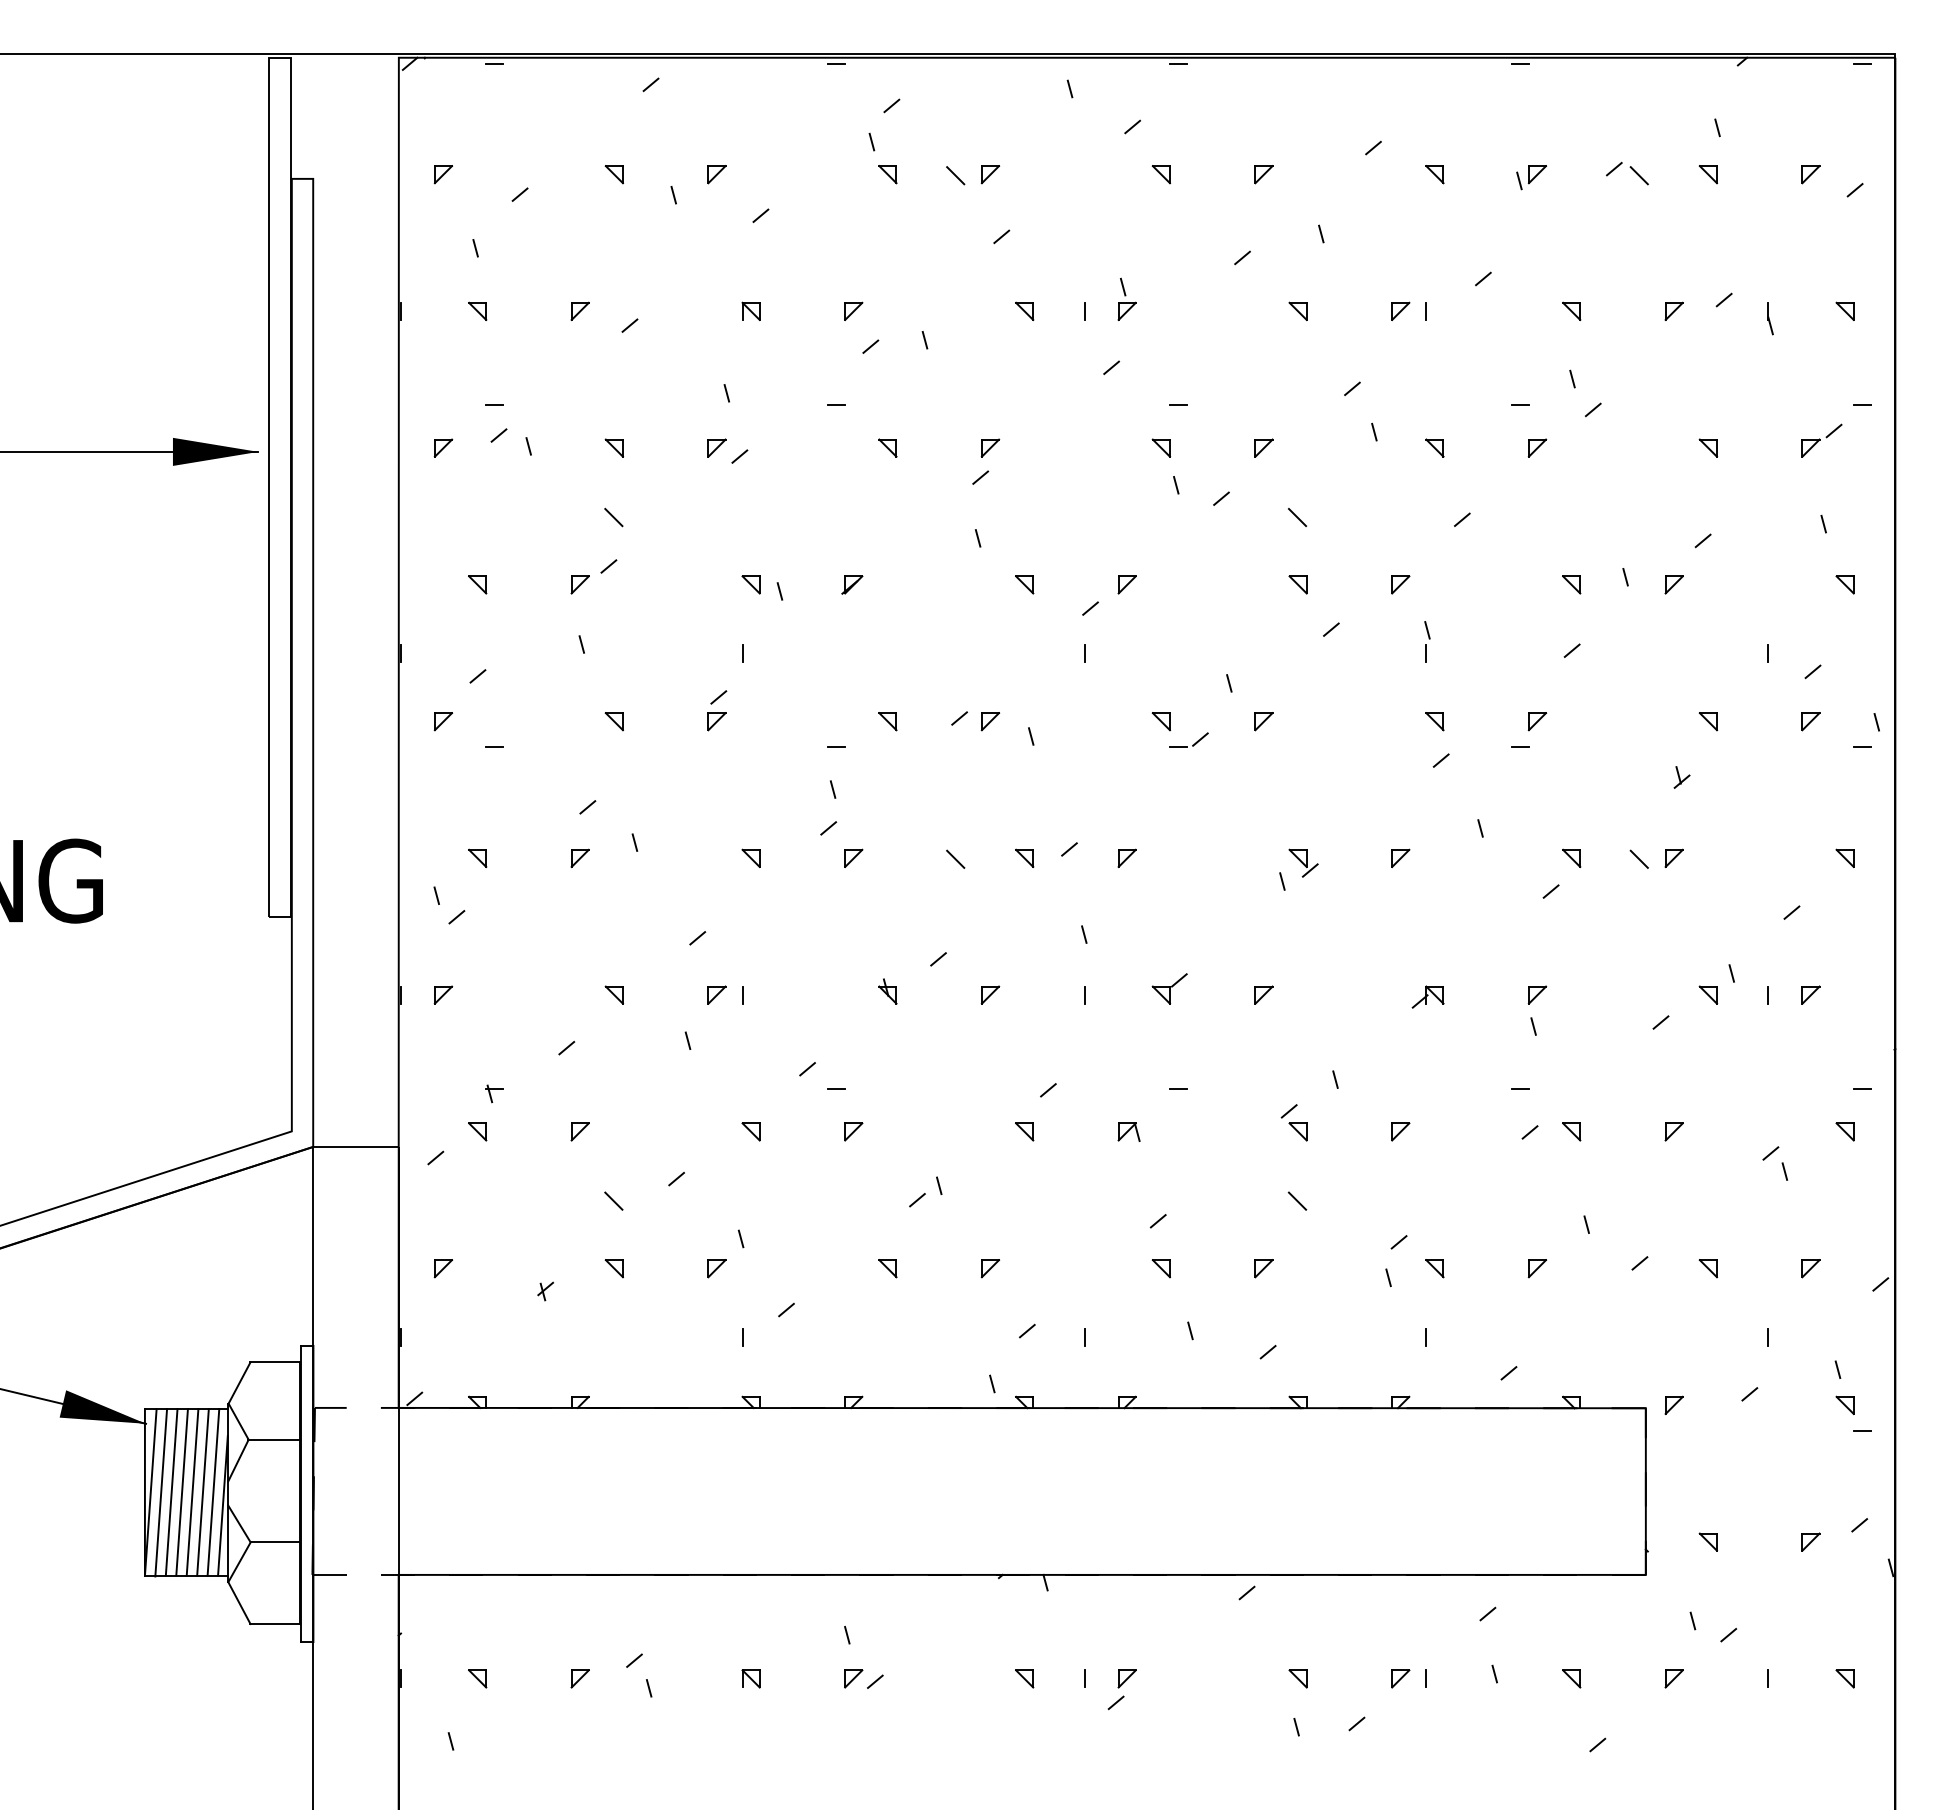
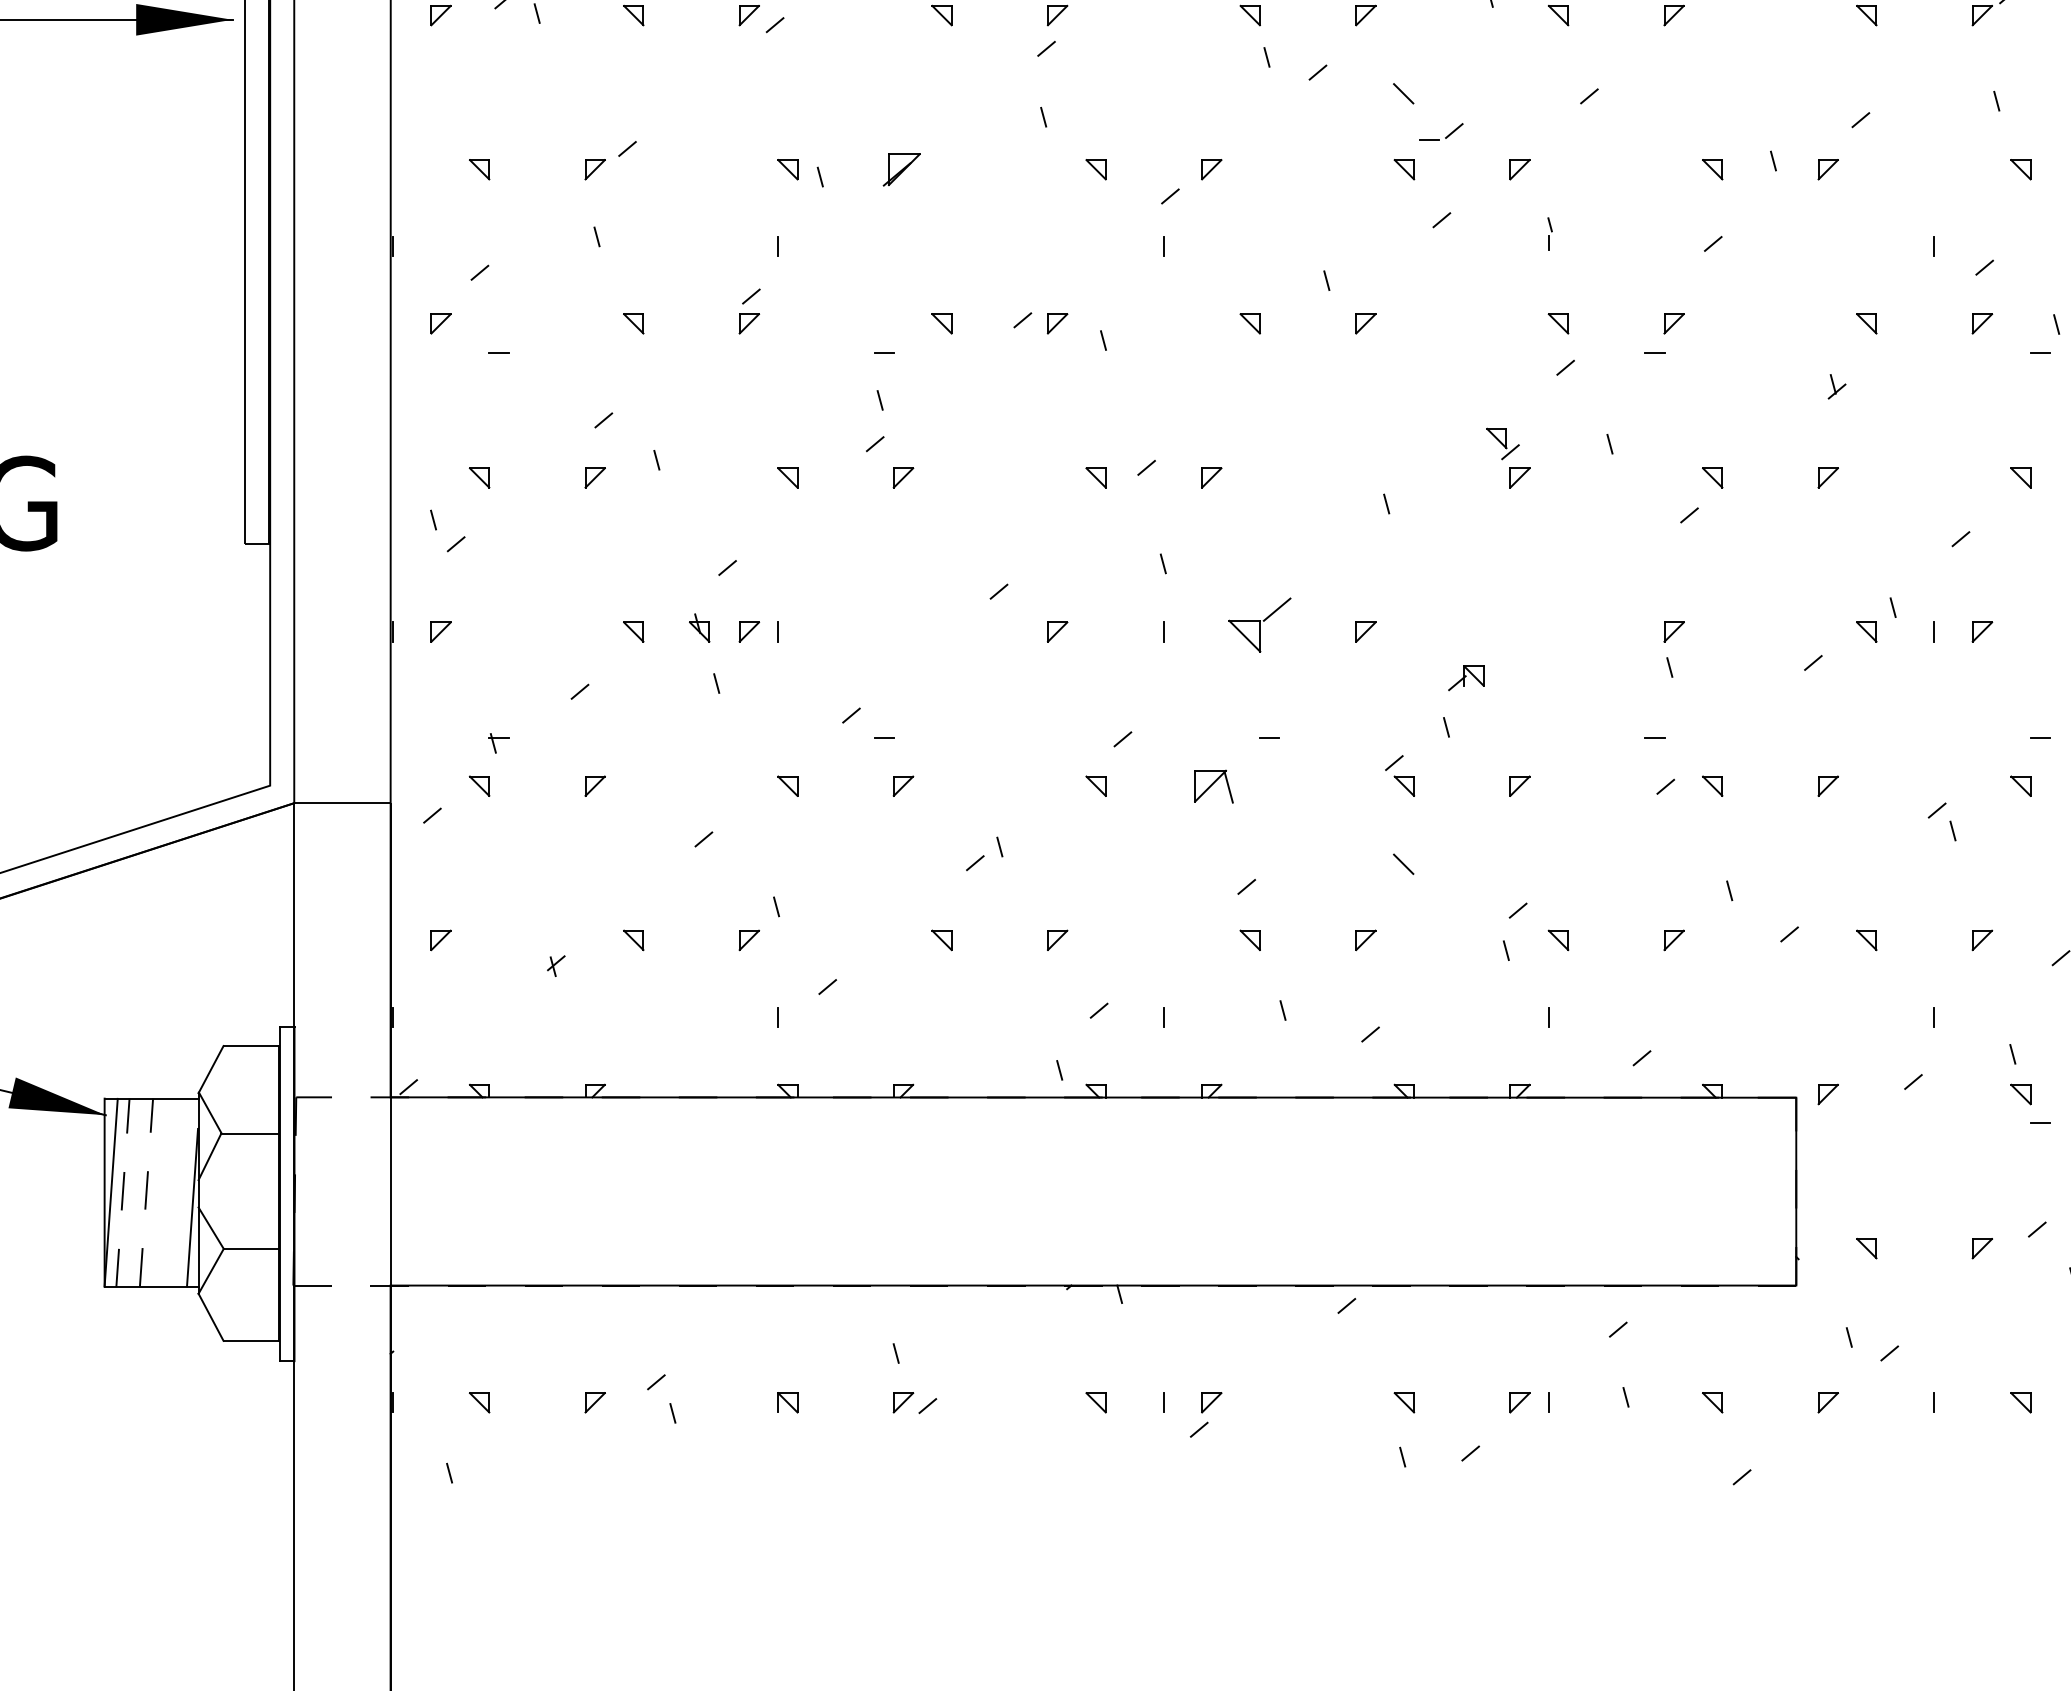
line: (613, 517) -> (632, 93), removed
part: (852, 584) -> (902, 169), size x1.6
part: (1427, 641) -> (1550, 233), size x0.7
part: (1193, 744) -> (1446, 136), moved
line: (955, 858) -> (1018, 478), removed
line: (1638, 858) -> (1787, 478), removed
part: (1303, 862) -> (1502, 443), moved
part: (1169, 988) -> (1259, 624), size x1.6
part: (887, 991) -> (699, 627), moved
part: (1427, 996) -> (1465, 677), moved
part: (1128, 1131) -> (1213, 785), size x1.6
line: (613, 1200) -> (632, 863), removed
line: (161, 1492) -> (123, 1192), solid -> dashed
line: (171, 1492) -> (134, 1192), removed
line: (182, 1492) -> (146, 1192), solid -> dashed
line: (192, 1492) -> (158, 1192), removed
line: (202, 1492) -> (169, 1192), removed
line: (213, 1492) -> (181, 1192), removed

